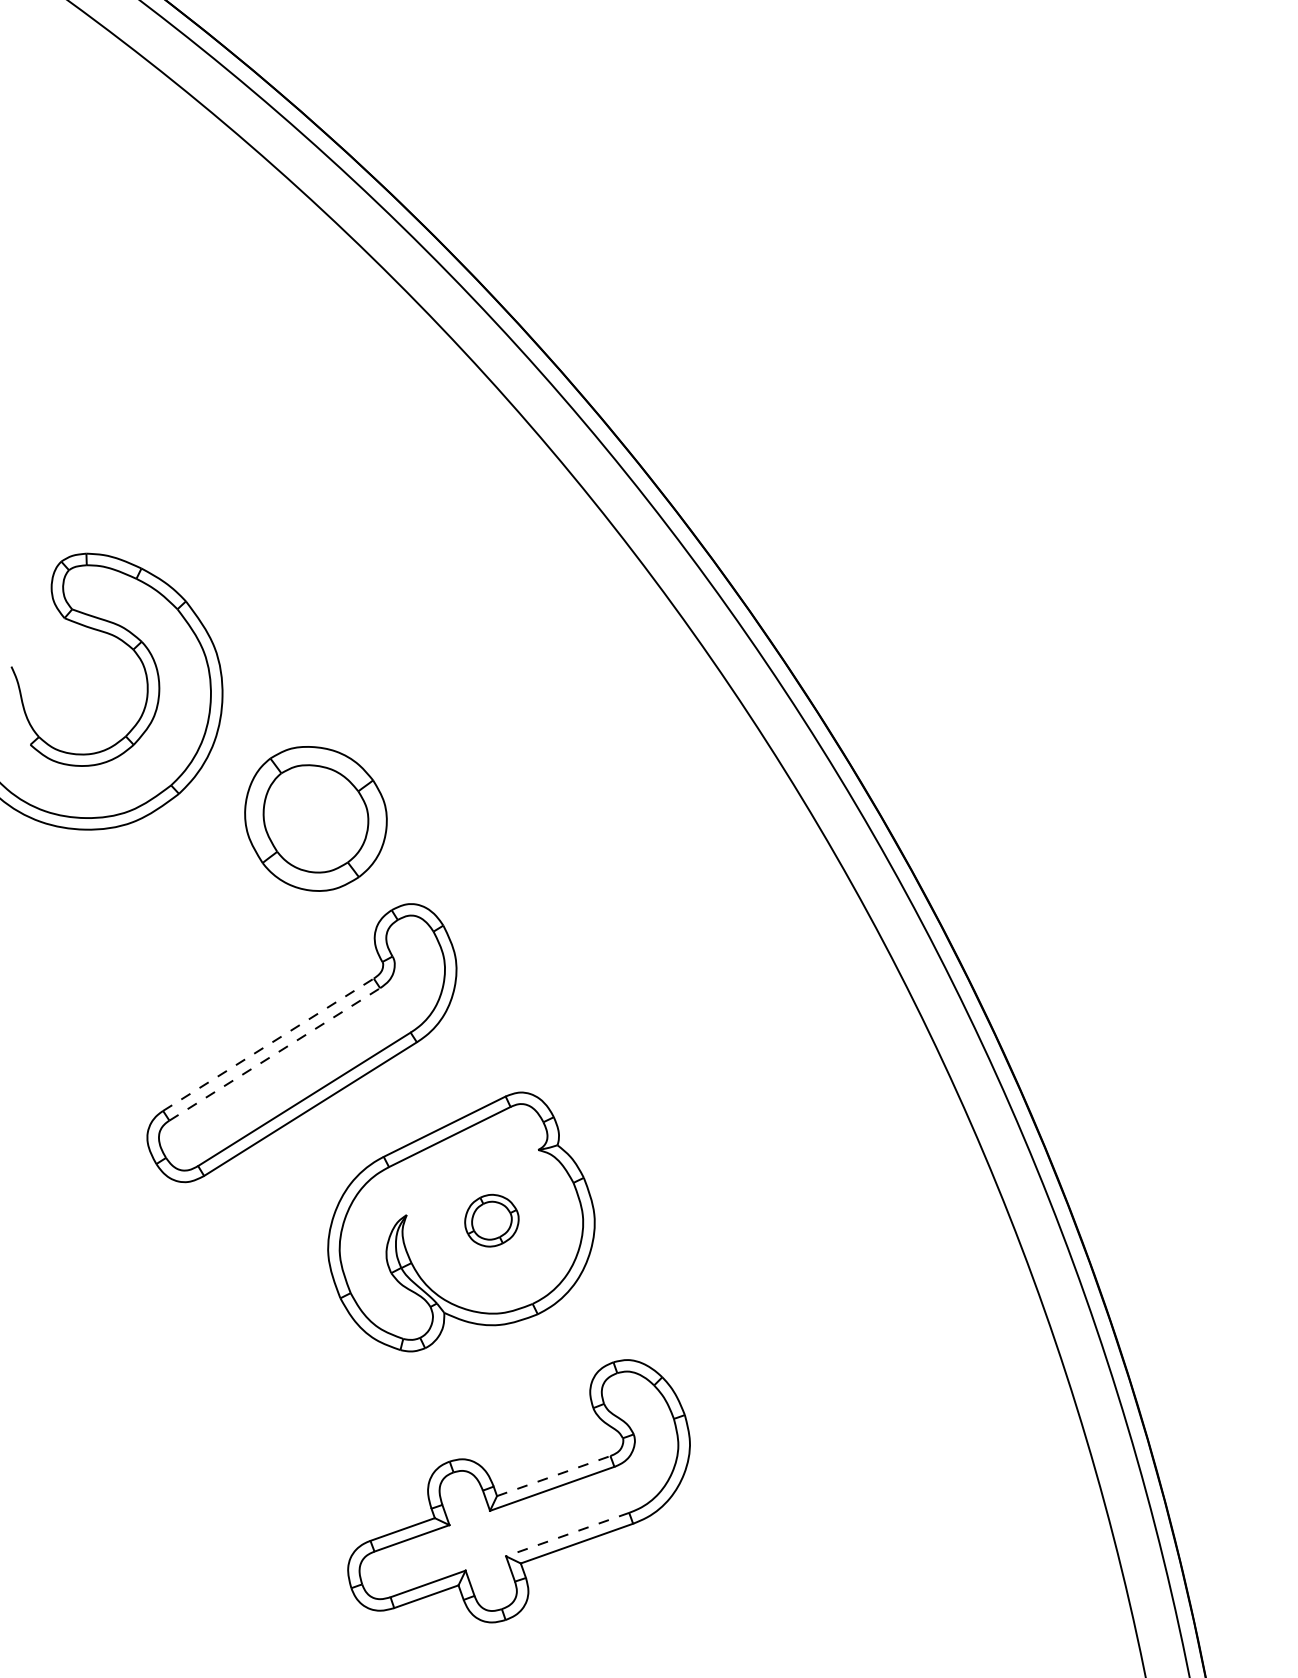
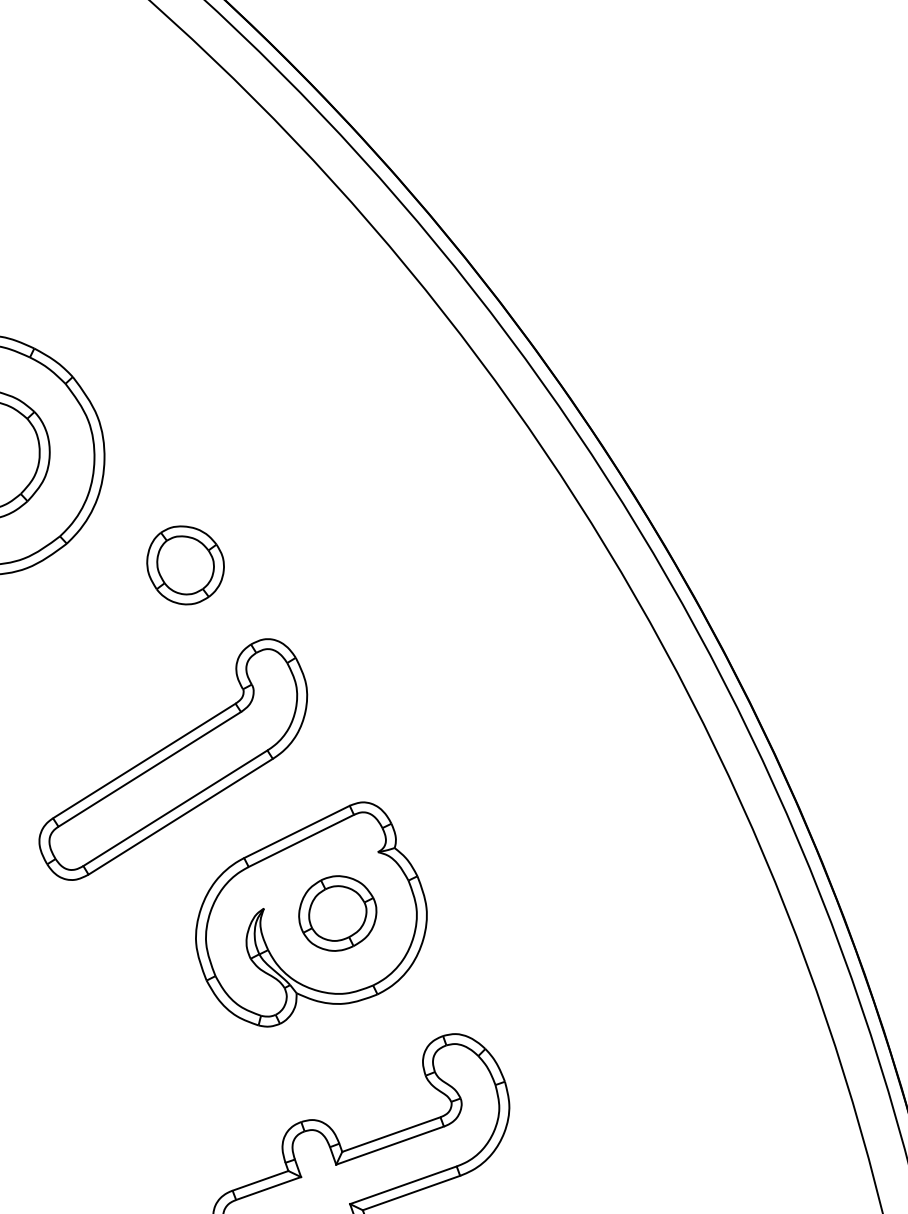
part: (316, 818) -> (185, 565), size x0.62
line: (268, 1044) -> (144, 760), dashed -> solid
line: (275, 1054) -> (150, 769), dashed -> solid
part: (491, 1220) -> (337, 913), size x1.67
line: (554, 1475) -> (392, 1134), dashed -> solid
line: (567, 1534) -> (403, 1185), dashed -> solid

